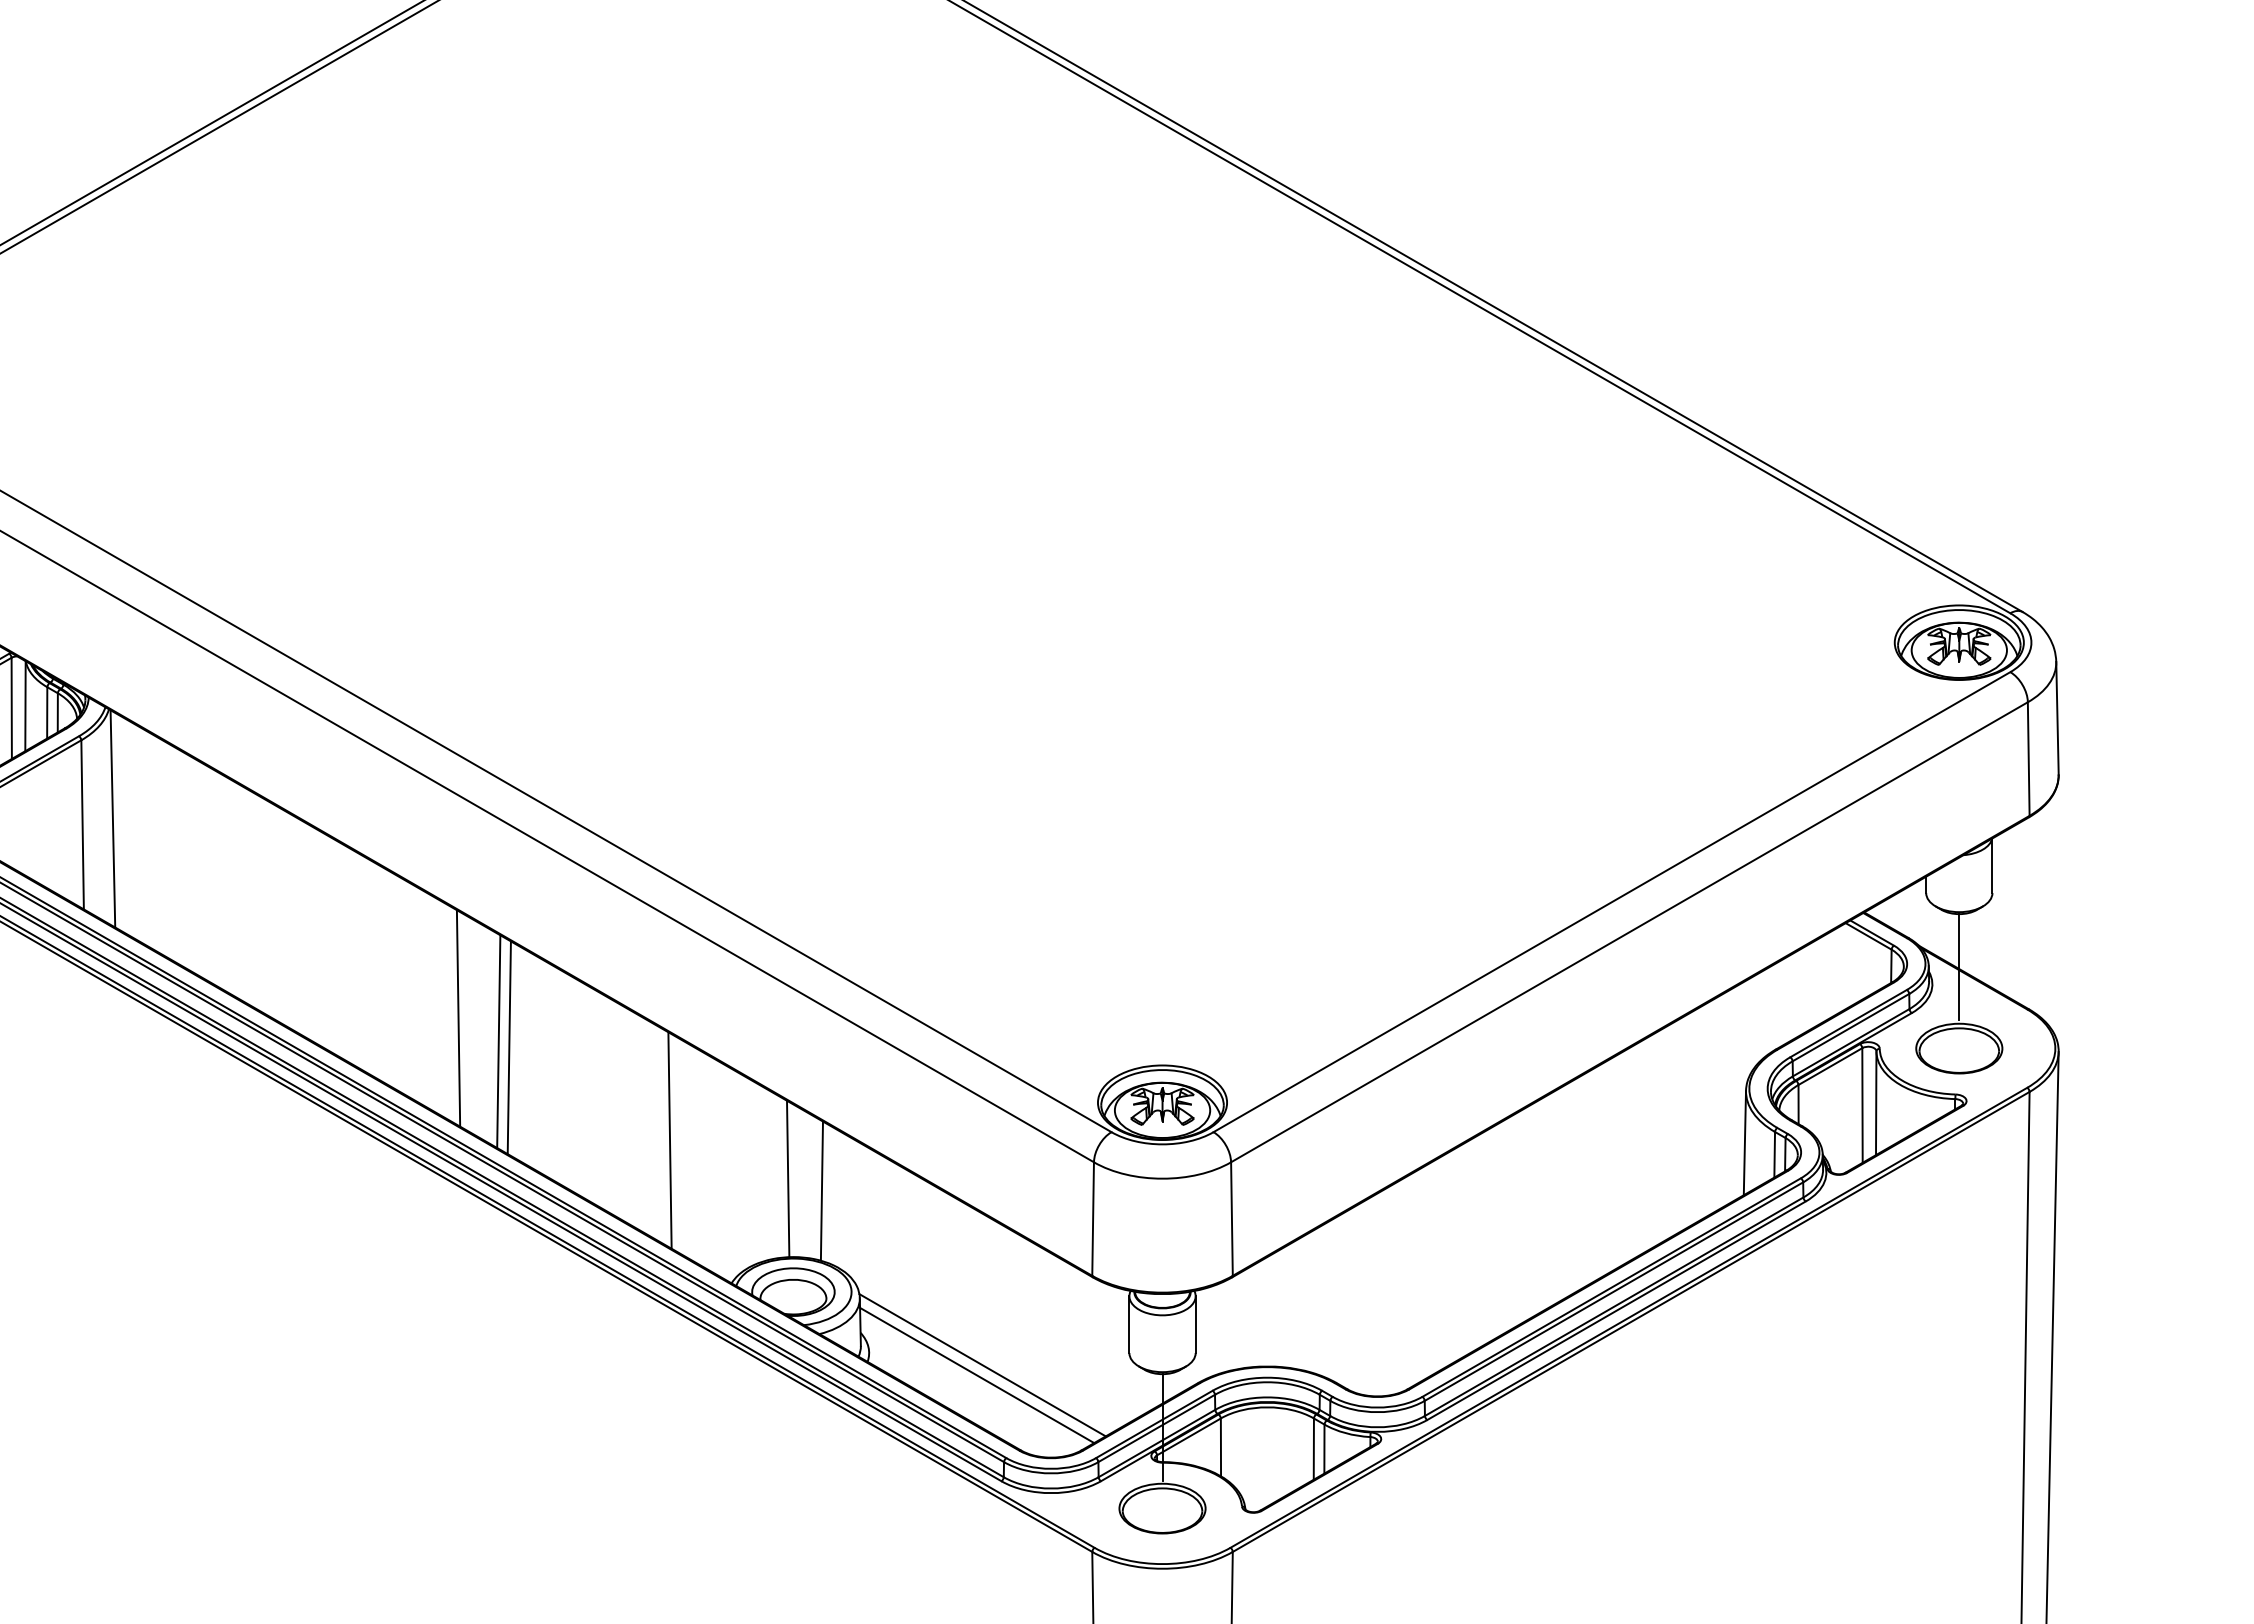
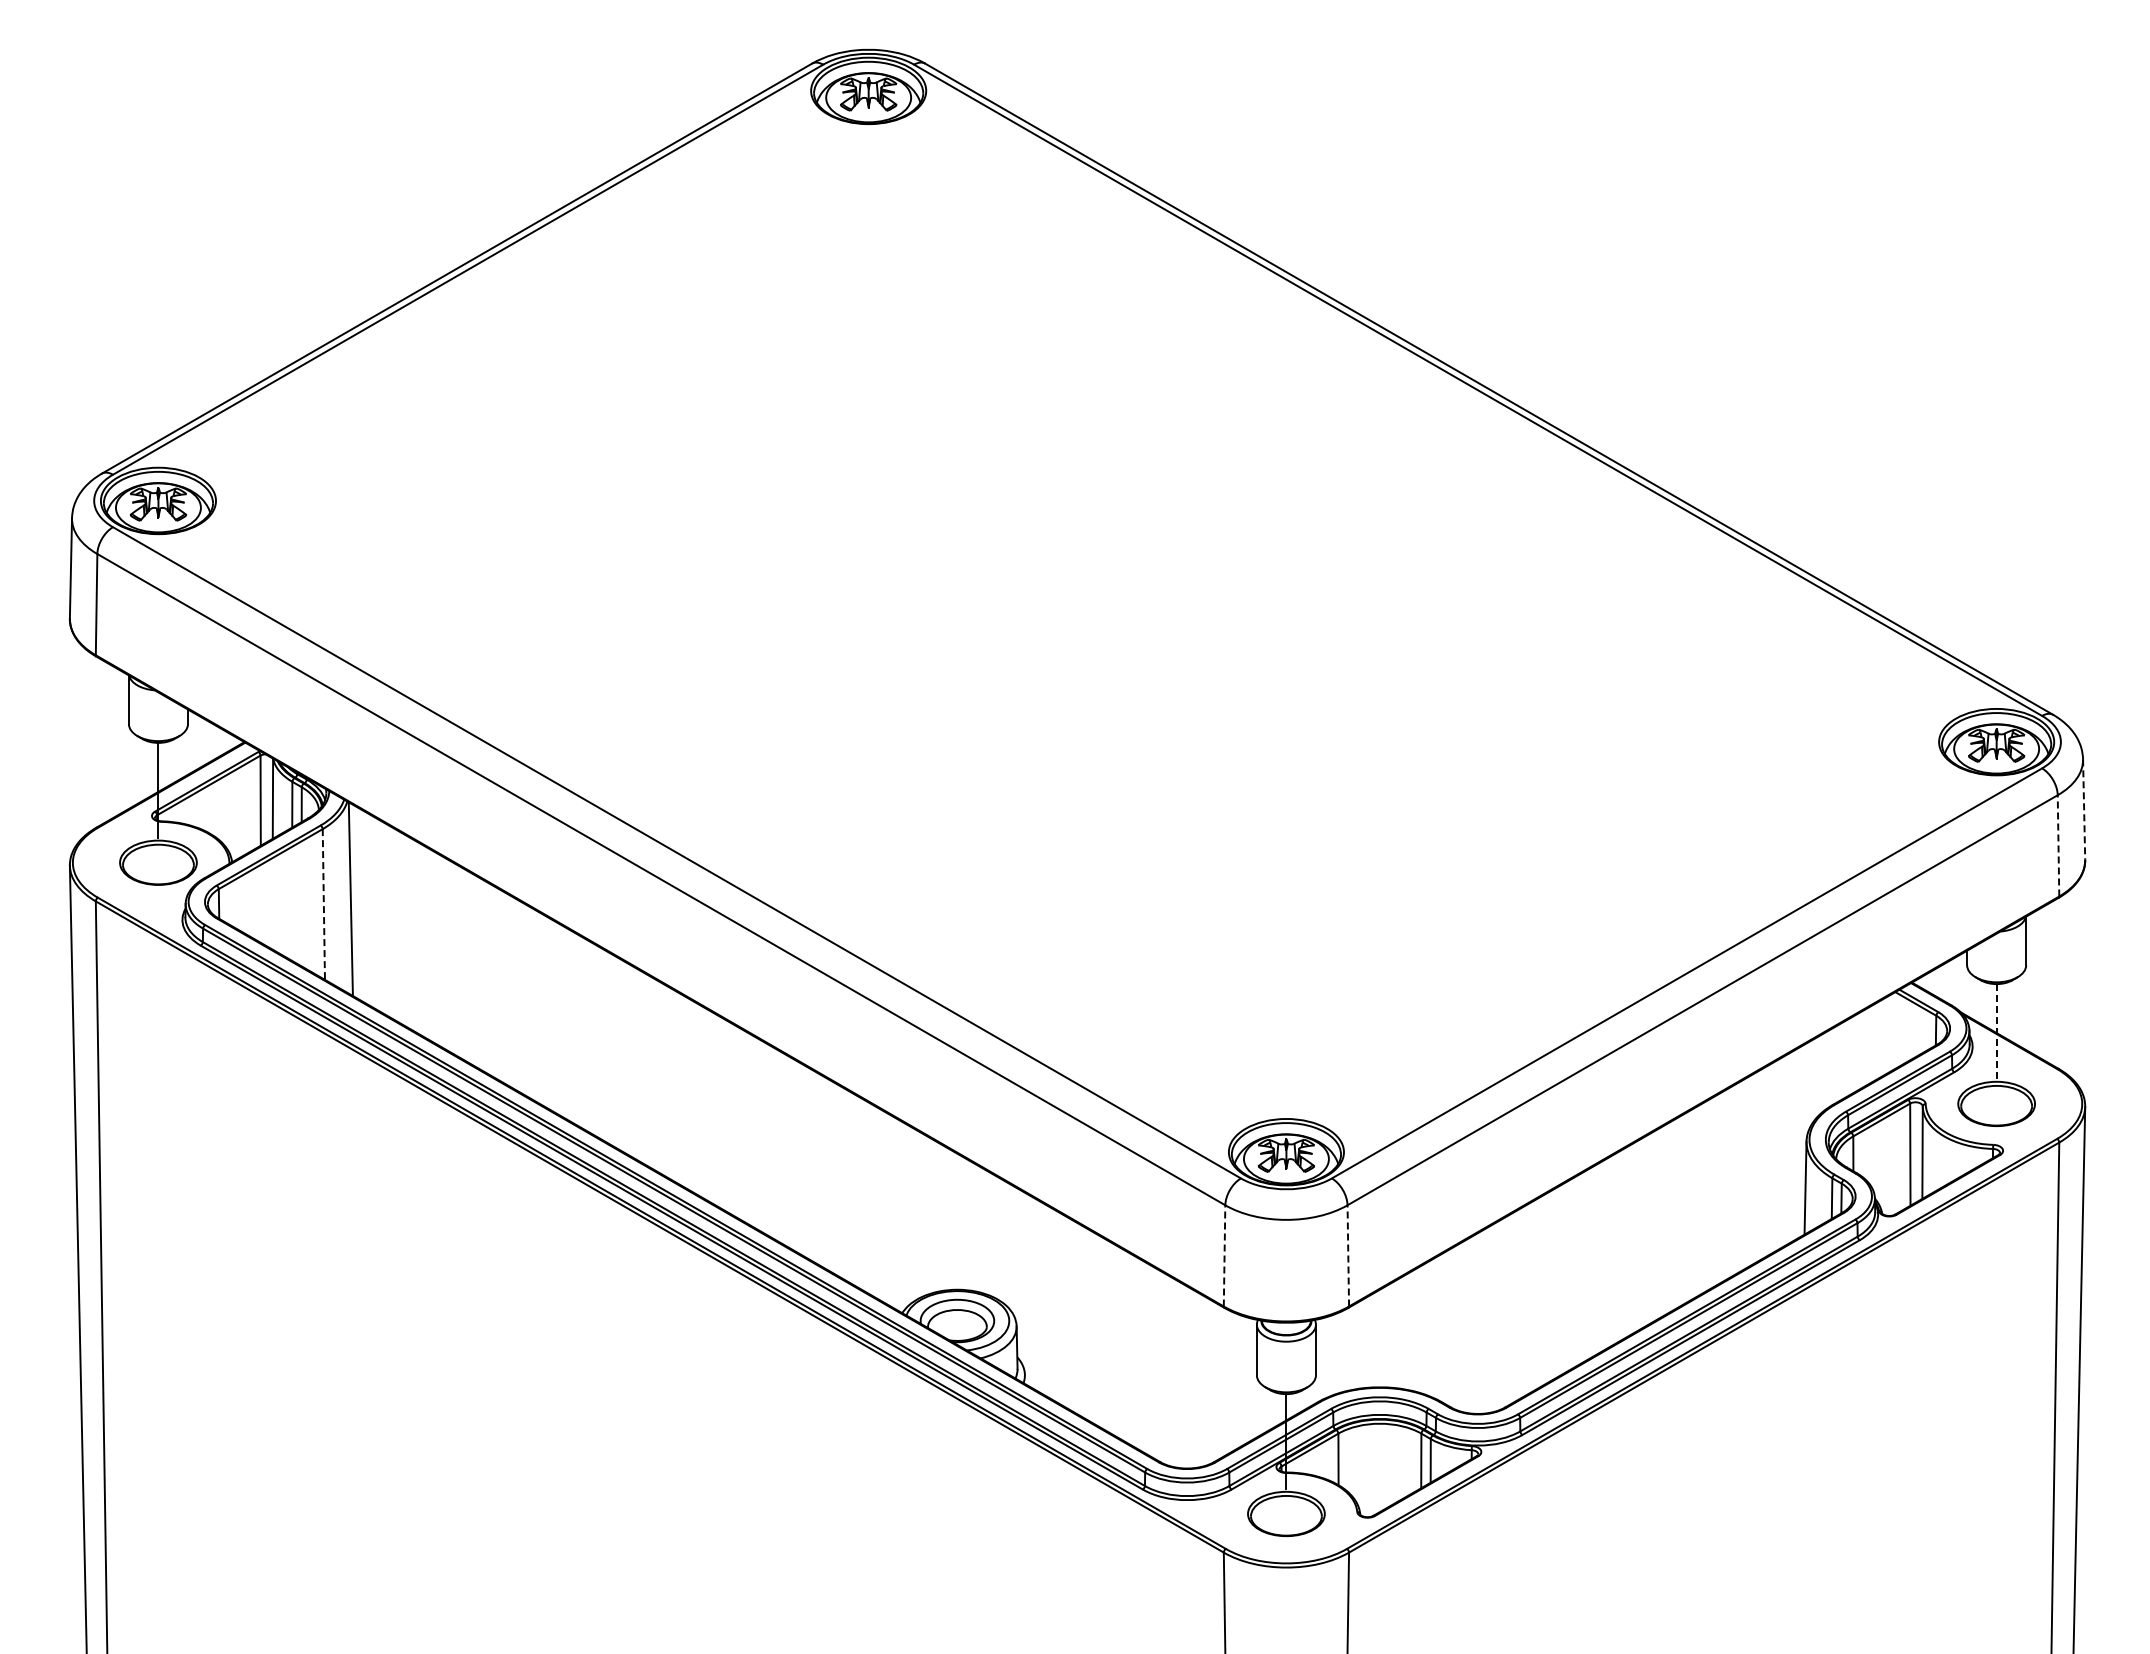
line: (2057, 718) -> (2084, 809), solid -> dashed
line: (2028, 758) -> (2058, 845), solid -> dashed
line: (82, 825) -> (323, 905), solid -> dashed
line: (1959, 966) -> (1996, 1030), solid -> dashed
line: (458, 1017) -> (658, 1076), removed
line: (498, 1041) -> (694, 1097), removed
line: (508, 1048) -> (703, 1103), removed
line: (668, 1140) -> (846, 1185), removed
line: (787, 1178) -> (952, 1219), removed
line: (821, 1190) -> (982, 1230), removed
line: (1093, 1218) -> (1224, 1255), solid -> dashed
line: (1232, 1218) -> (1348, 1255), solid -> dashed
line: (981, 1364) -> (1125, 1385), removed
line: (976, 1375) -> (1120, 1395), removed

